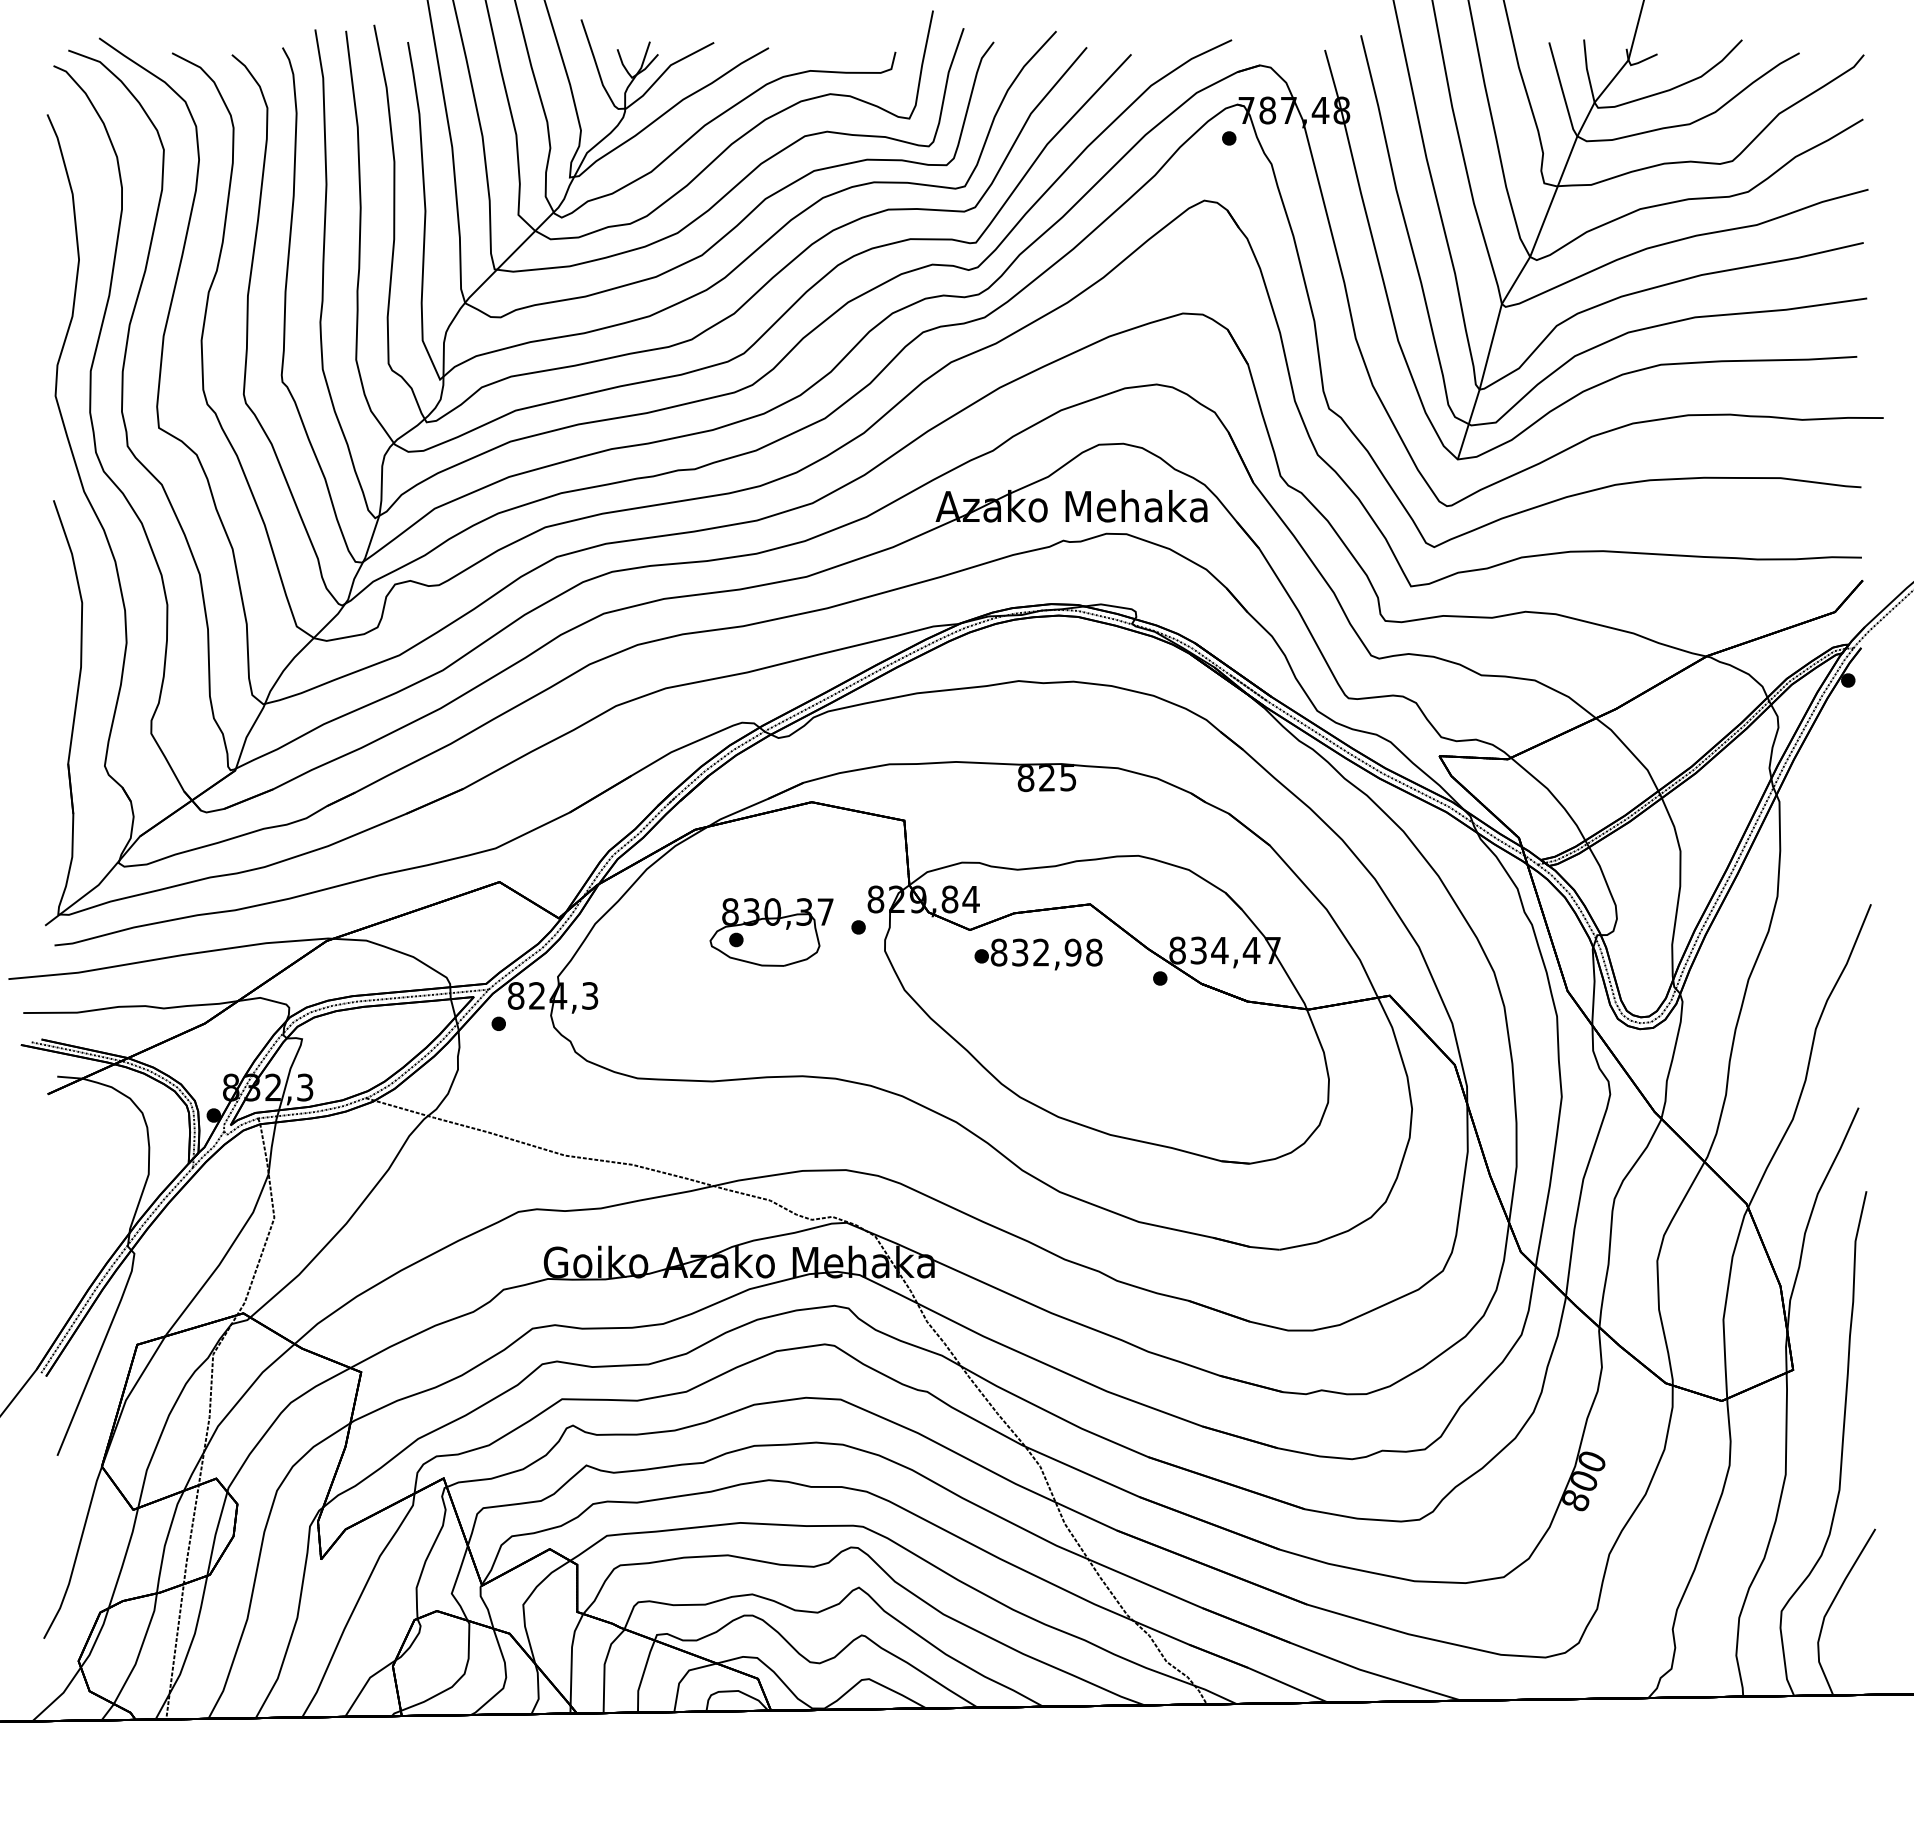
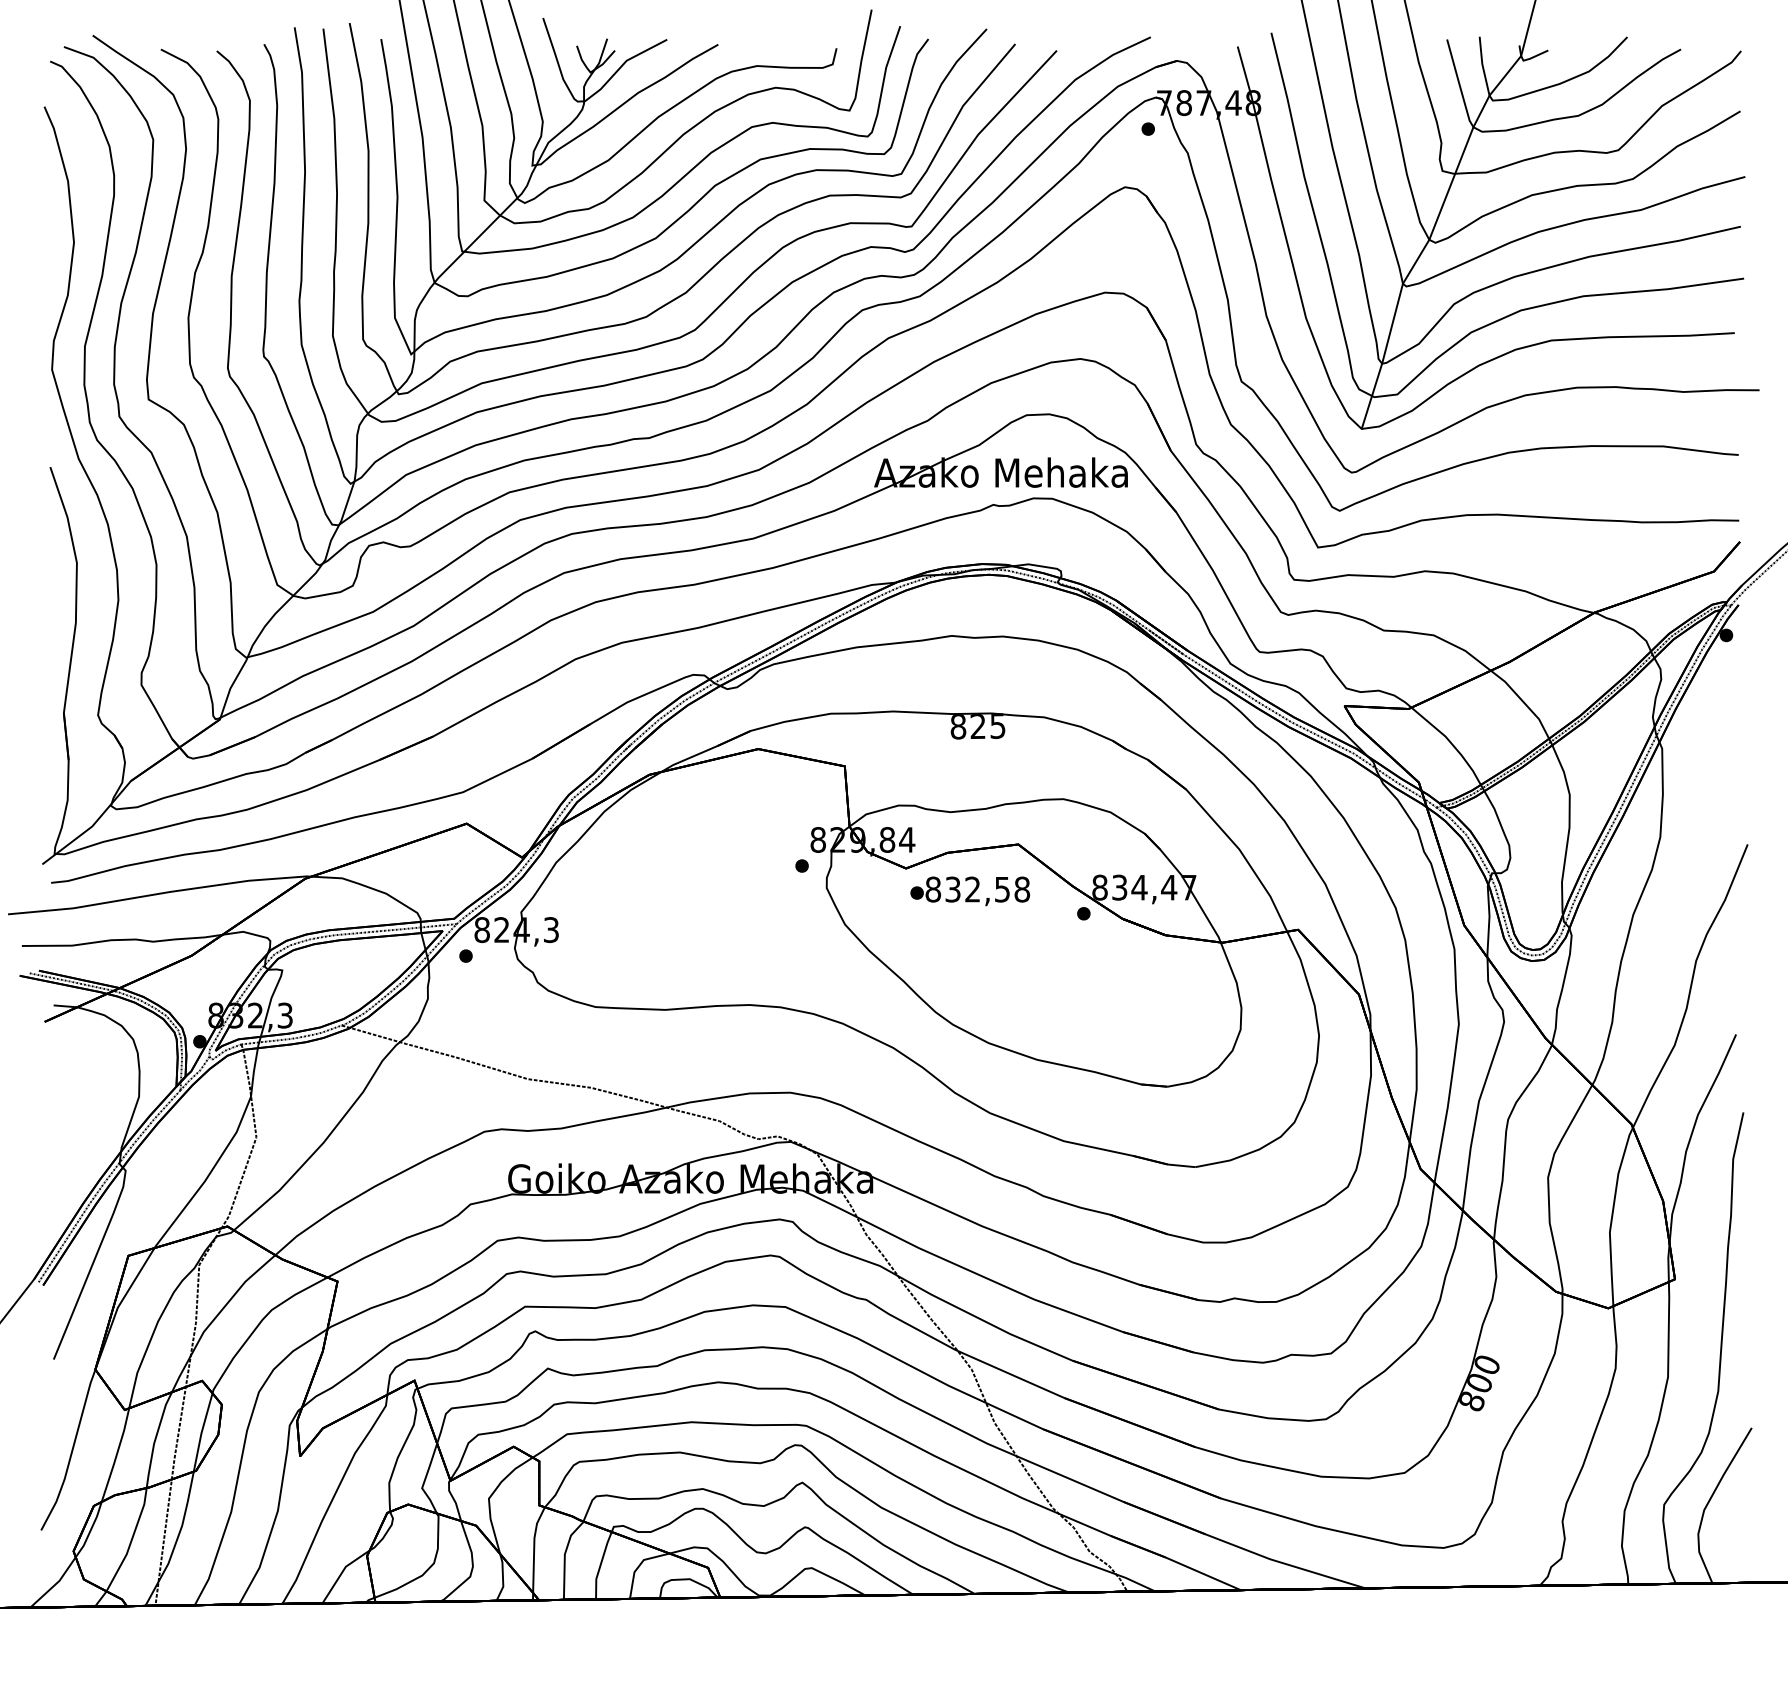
part: (771, 932) -> (720, 870), removed
text: (1072, 952) -> (1001, 889), 832,98 -> 832,58

